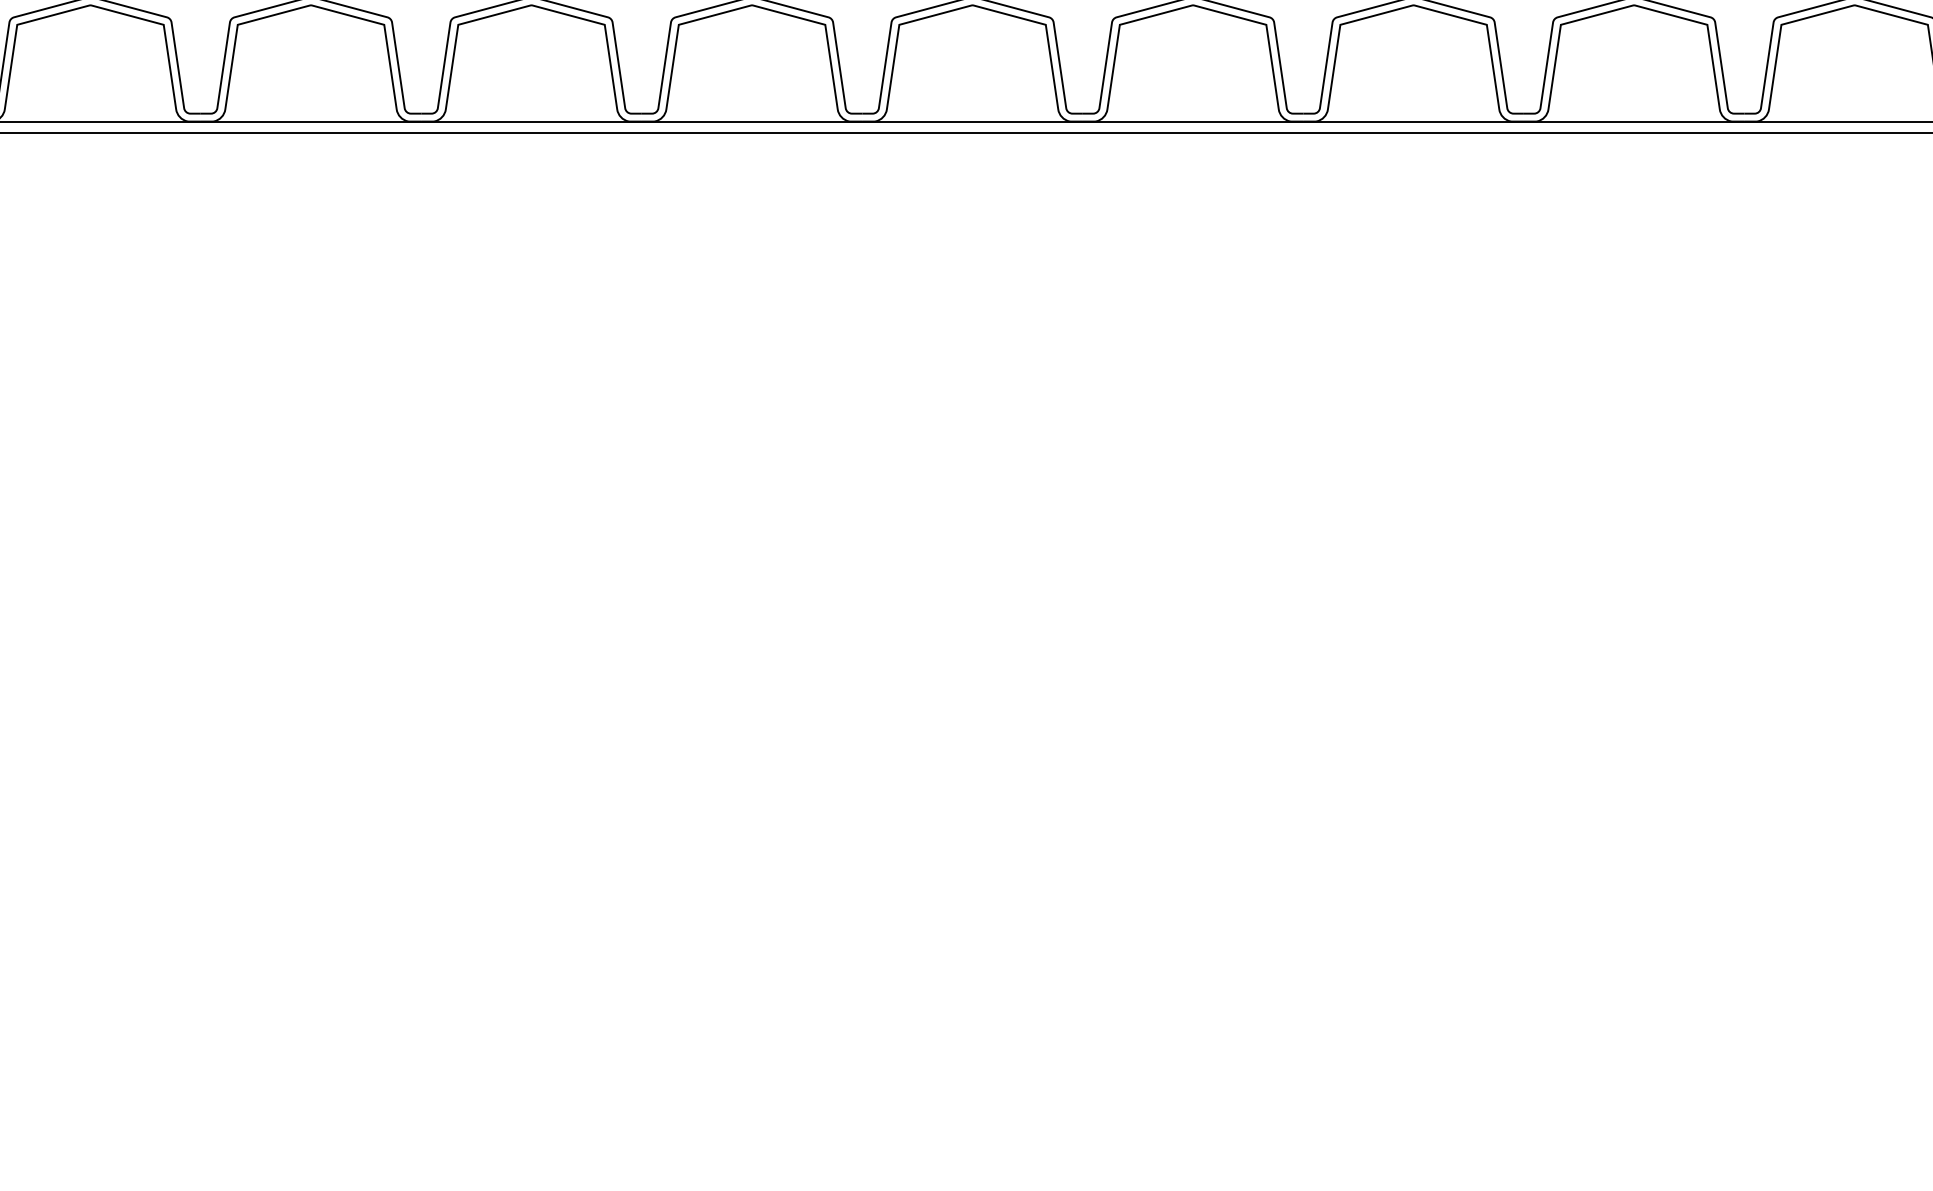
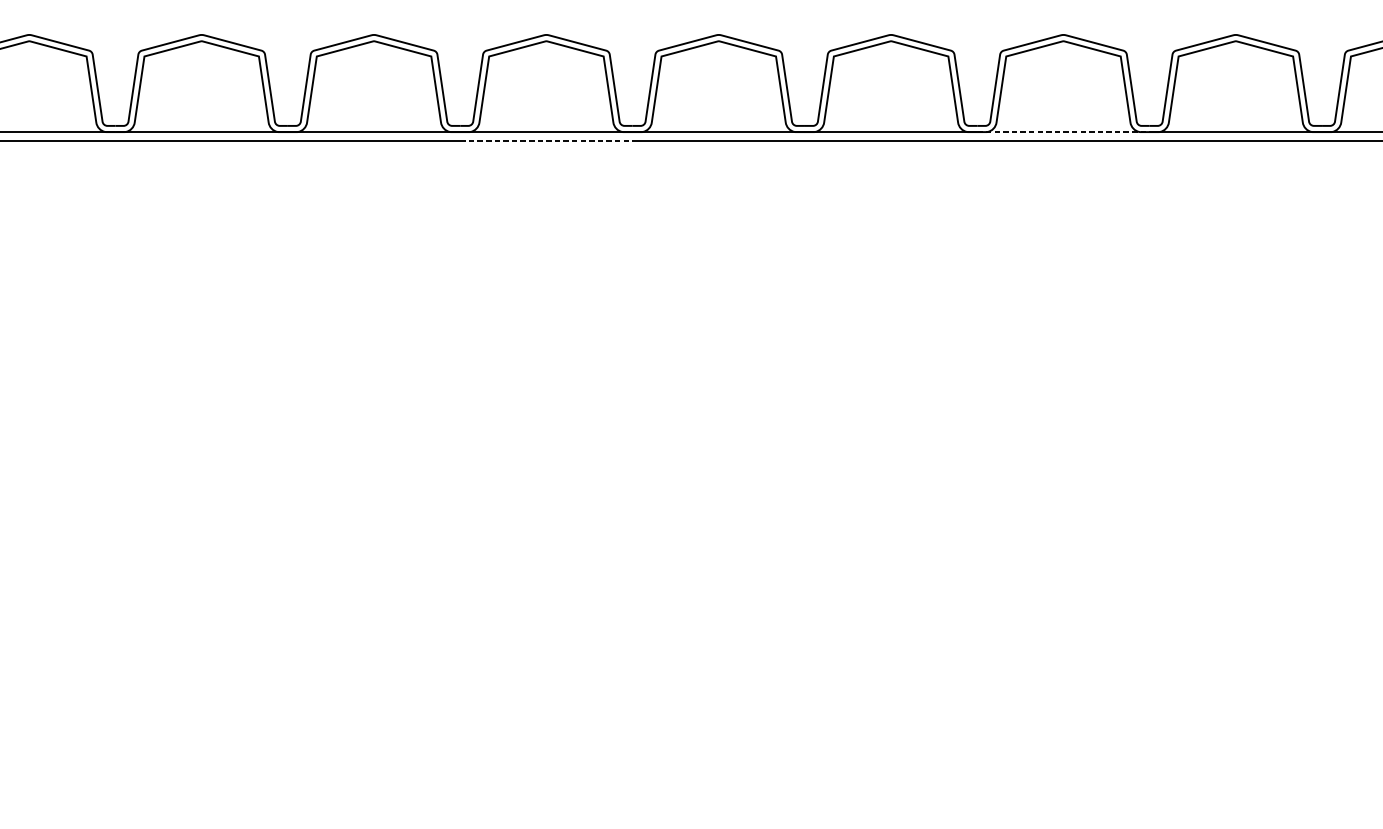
line: (1634, 121) -> (1063, 132), solid -> dashed
line: (973, 132) -> (547, 140), solid -> dashed

